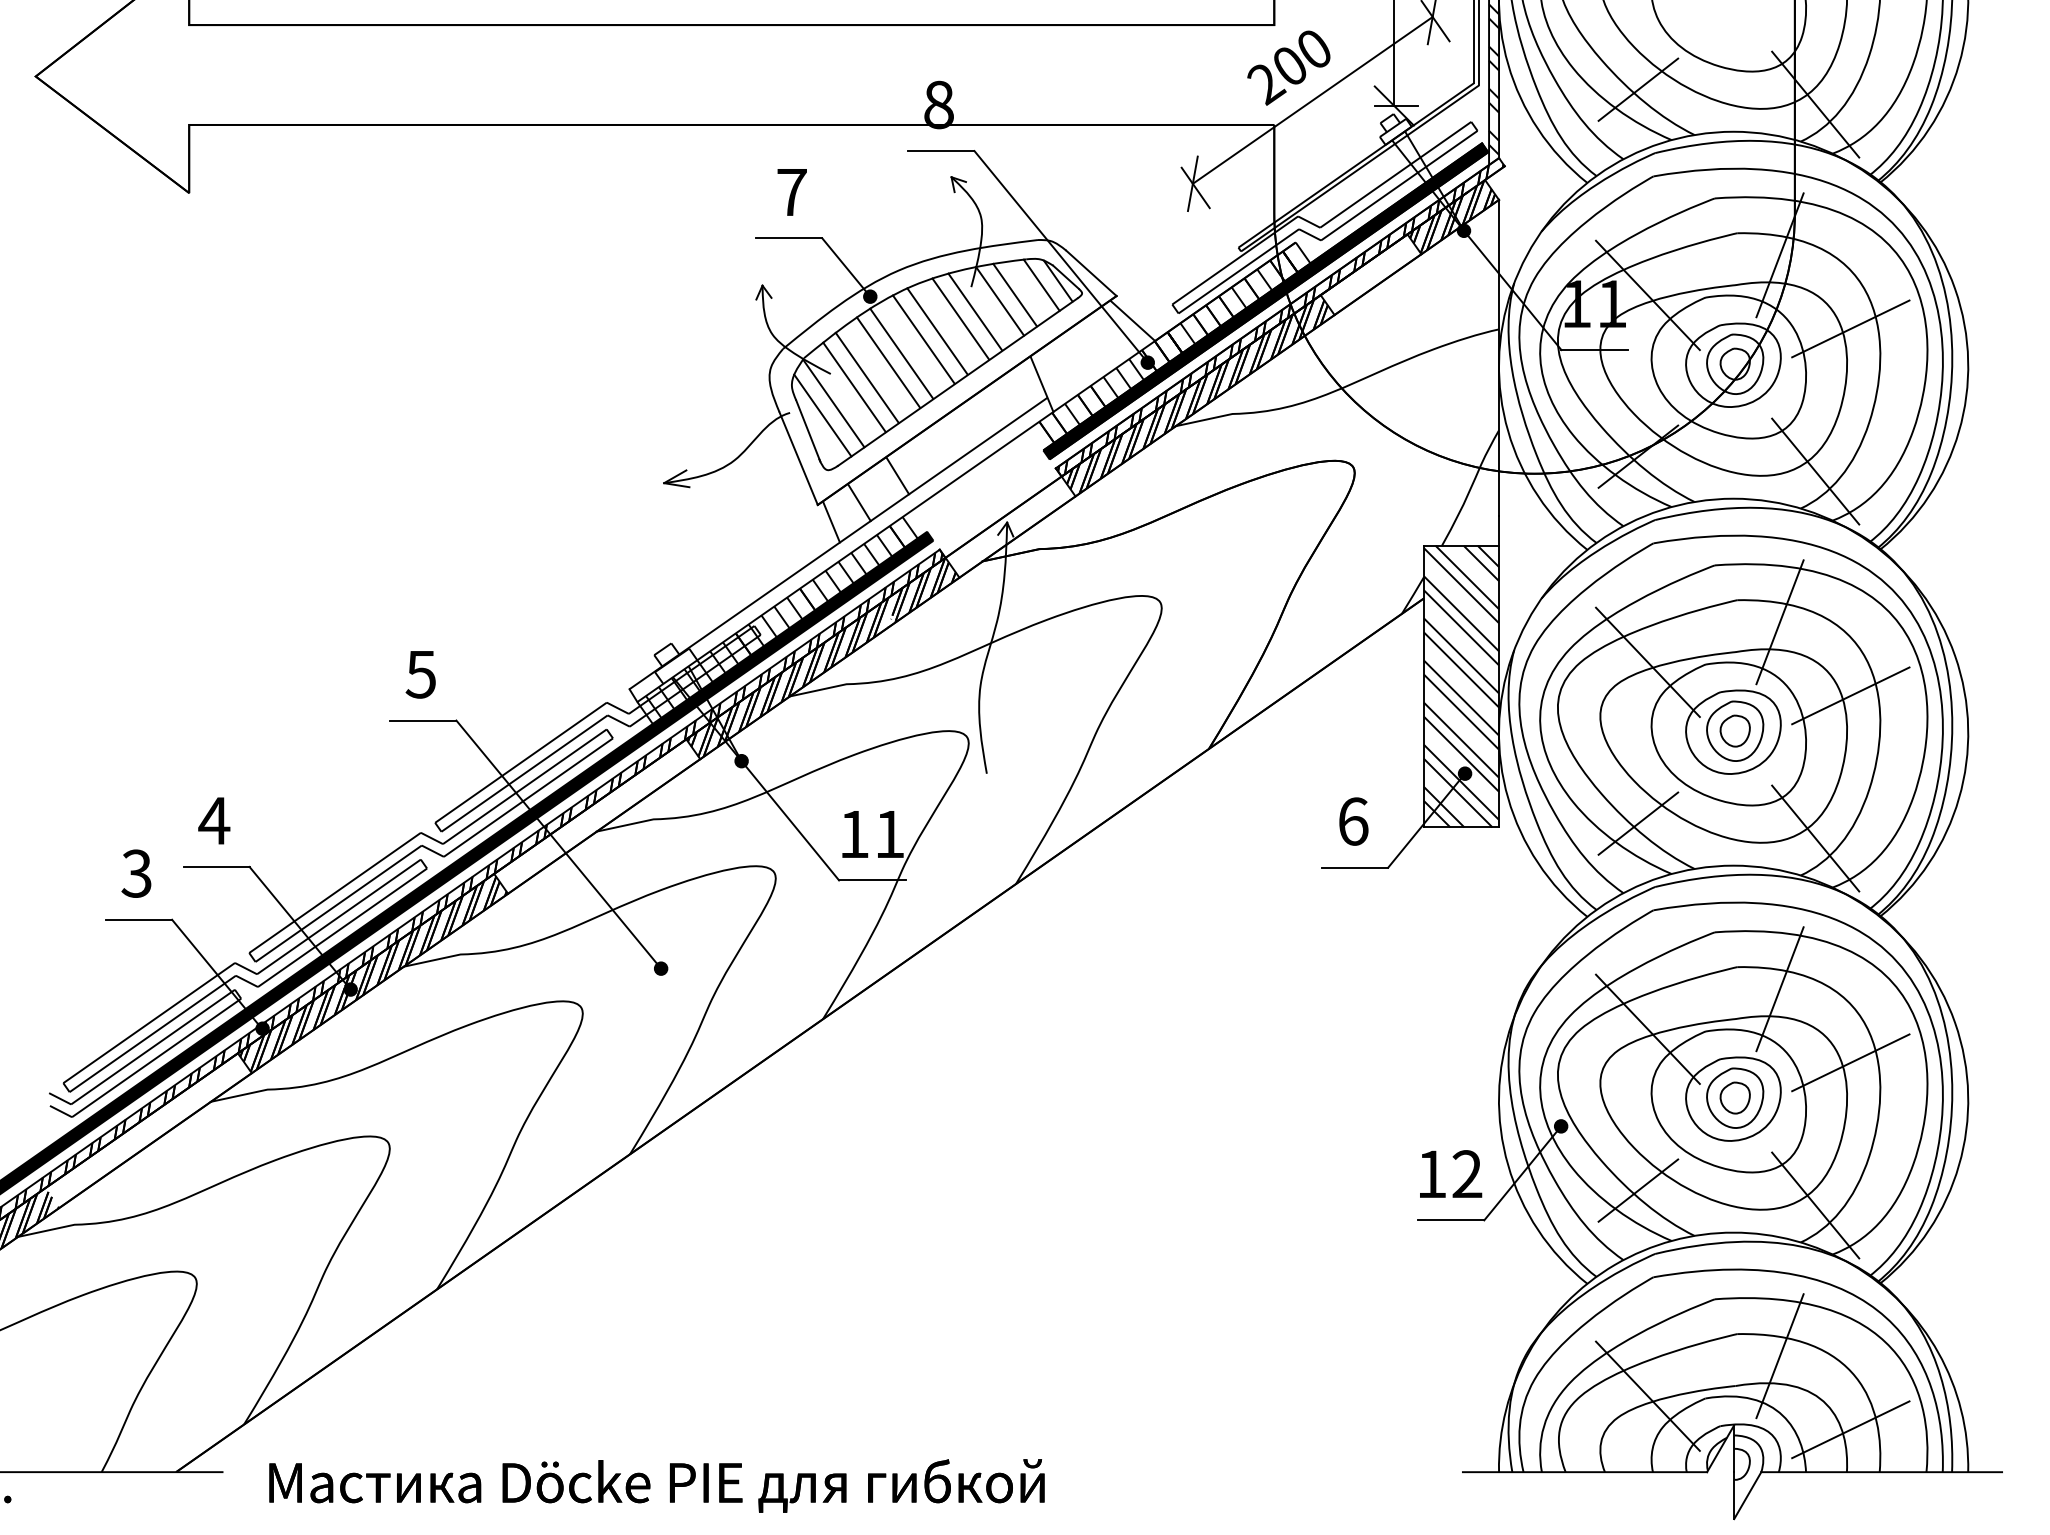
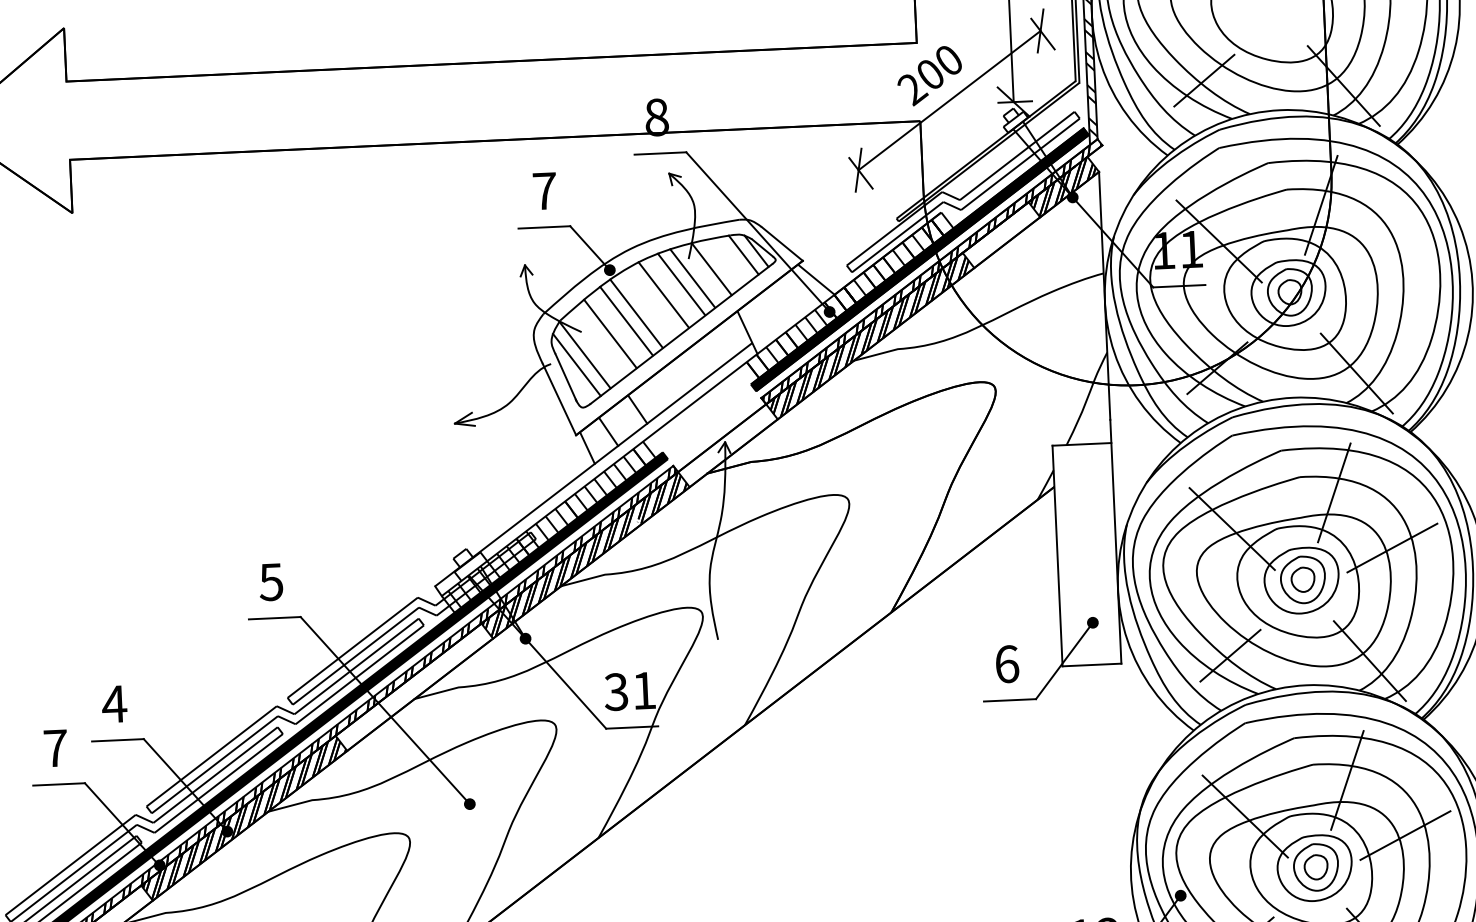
line: (1014, 294) -> (722, 263), removed
line: (1850, 328) -> (1379, 260), removed
line: (923, 339) -> (653, 301), removed
line: (854, 387) -> (600, 341), removed
hatch: (1461, 686) -> (1086, 554), removed
text: (853, 834) -> (615, 692), 11 -> 31
text: (136, 873) -> (55, 748), 3 -> 7

